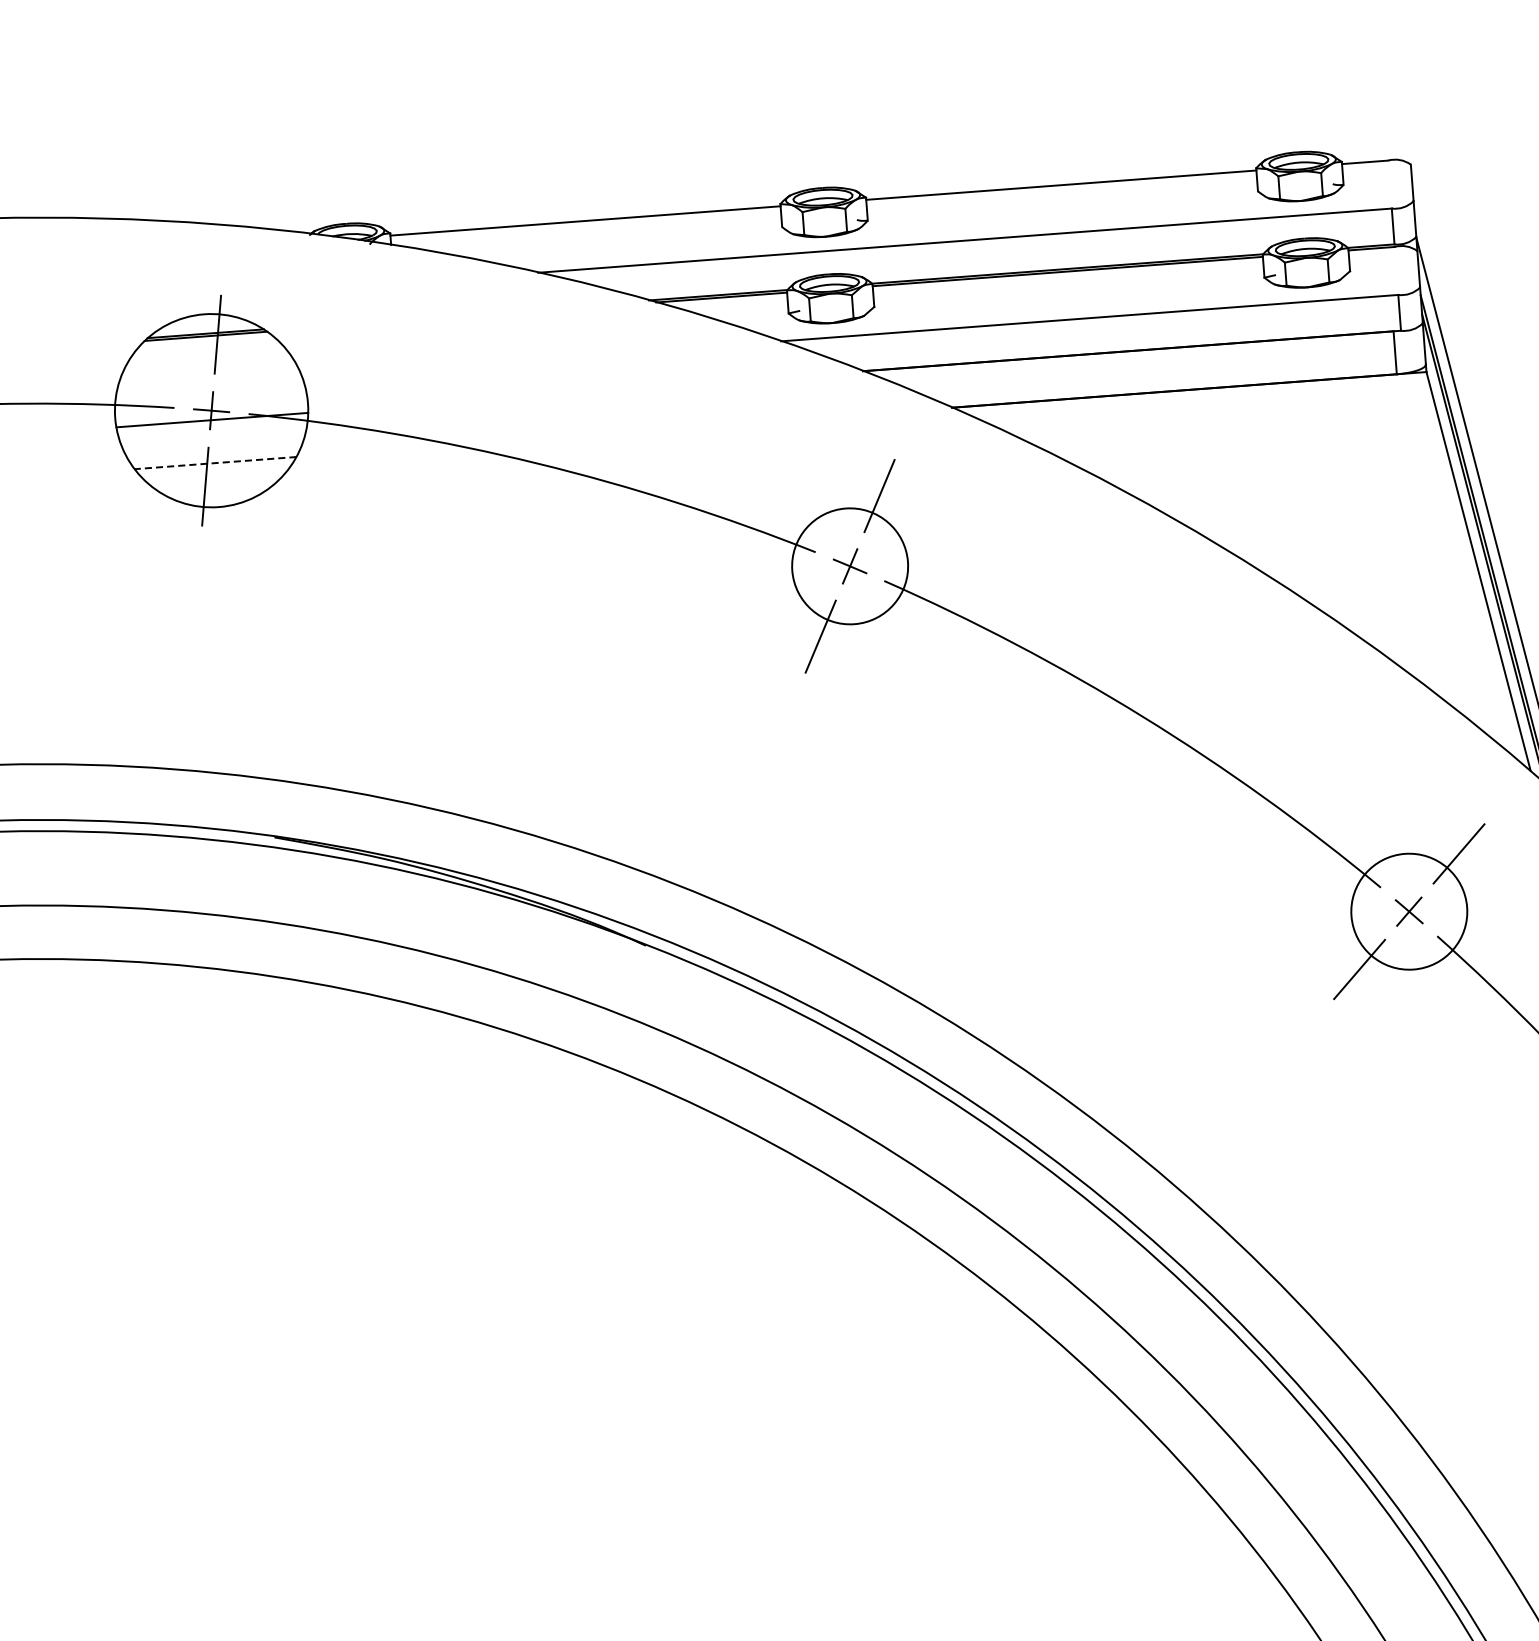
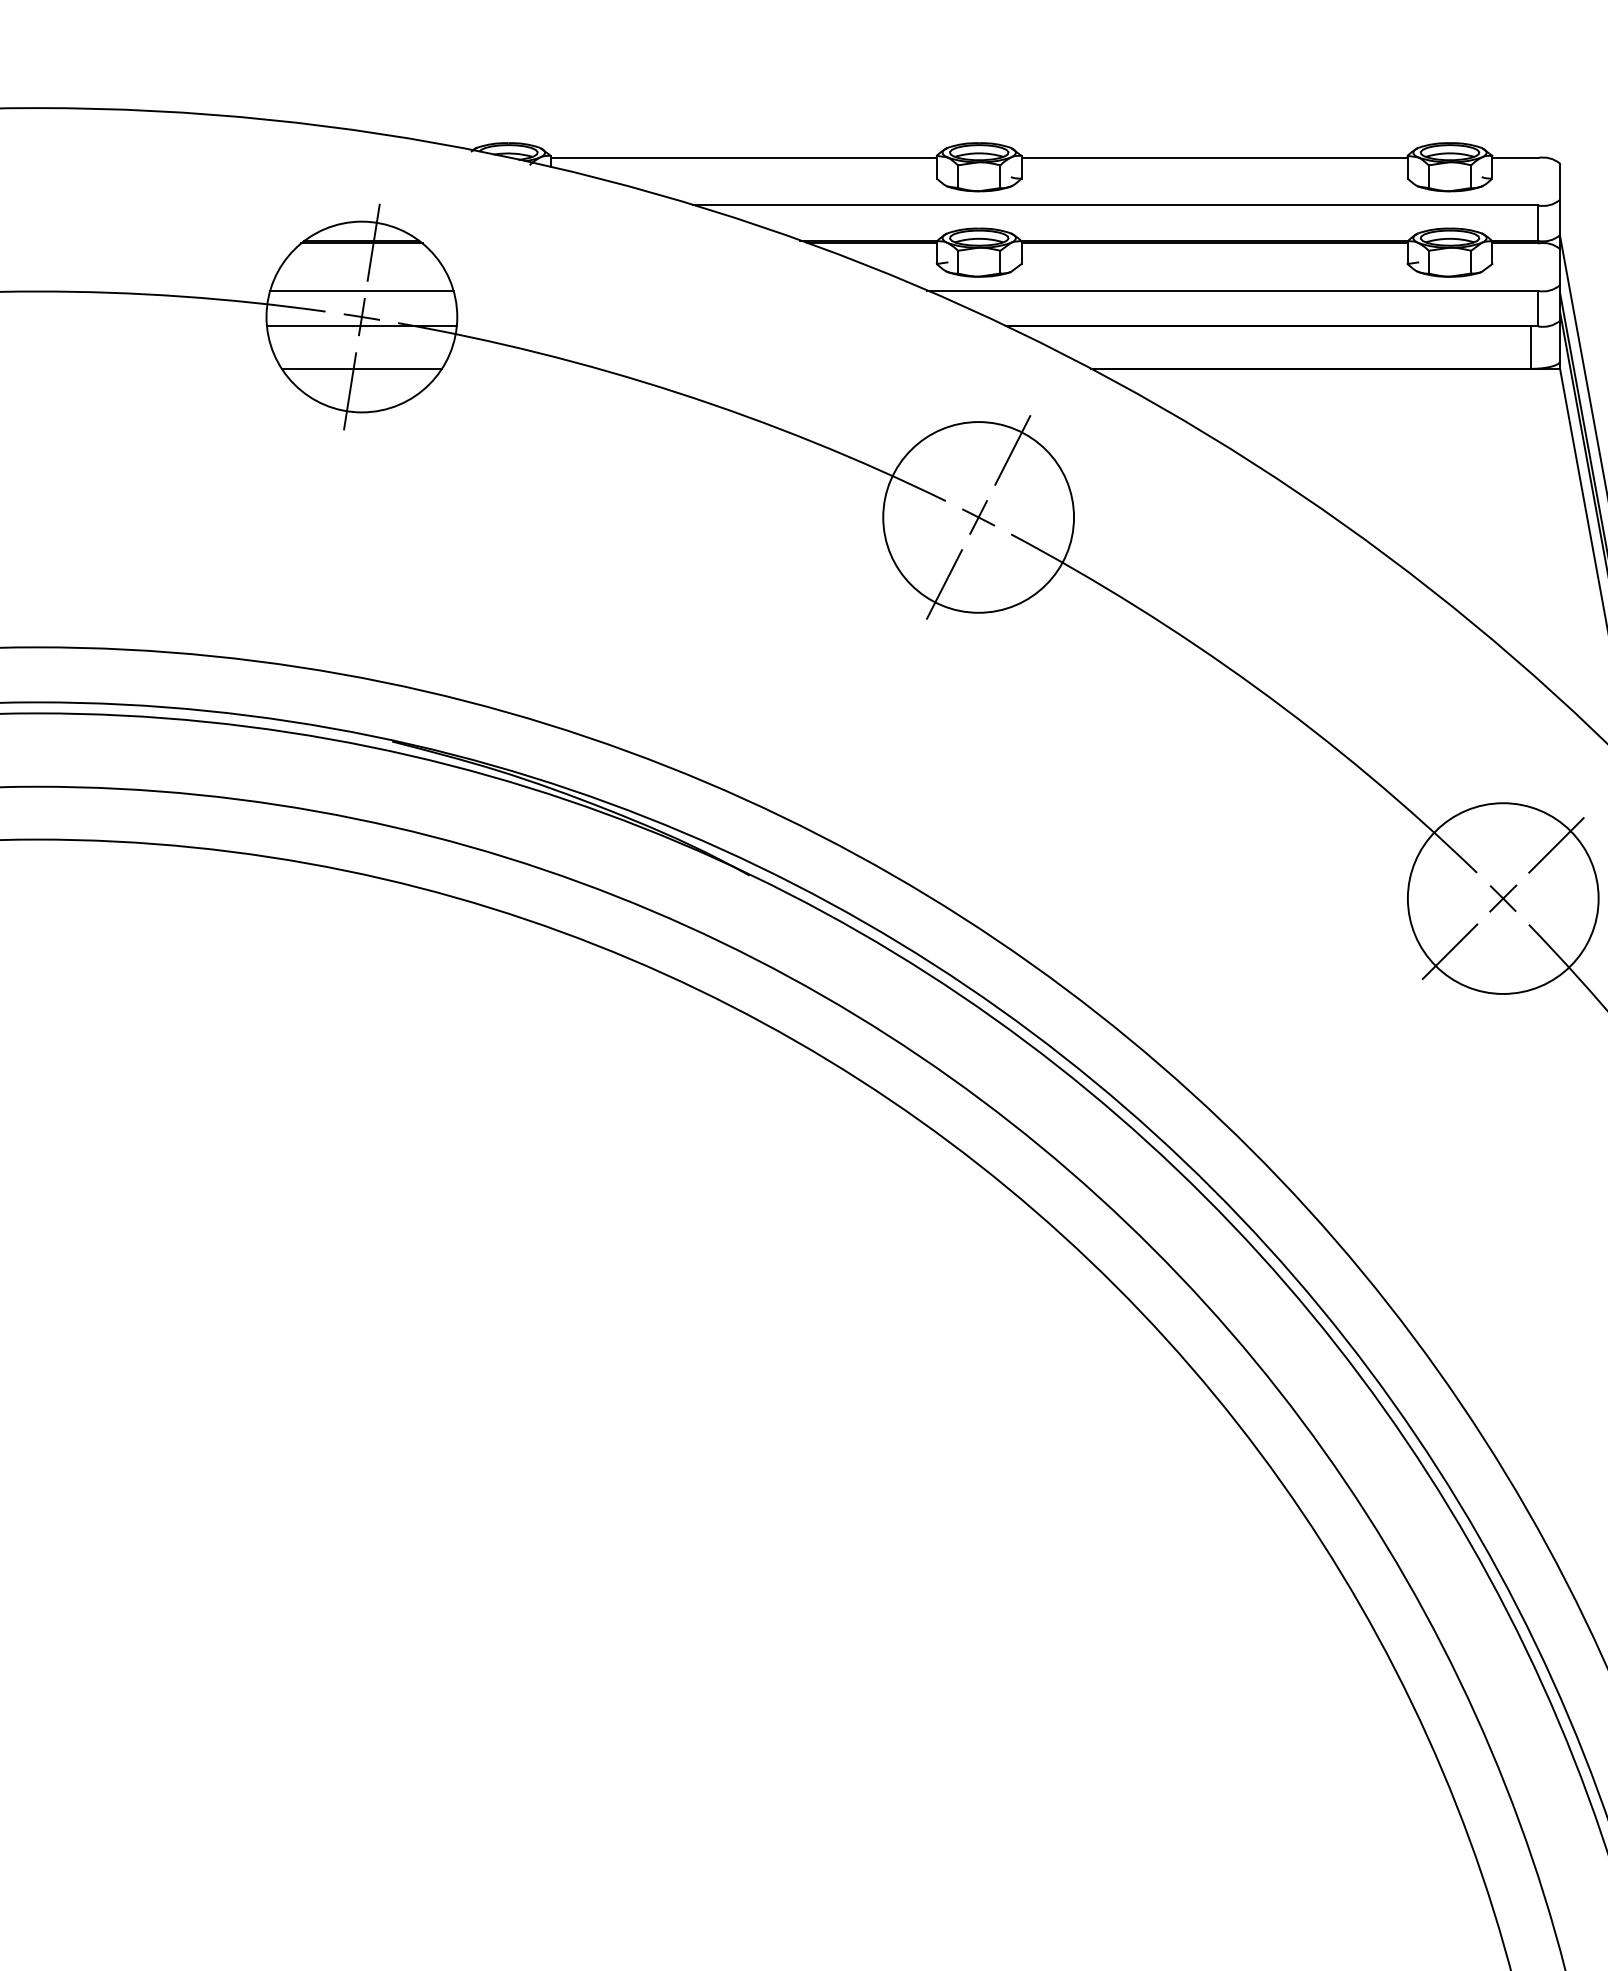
line: (209, 383) -> (361, 290), added
line: (215, 462) -> (361, 368), dashed -> solid
circle: (850, 566) -> (978, 517), size x1.67
circle: (1408, 911) -> (1502, 898), size x1.67

